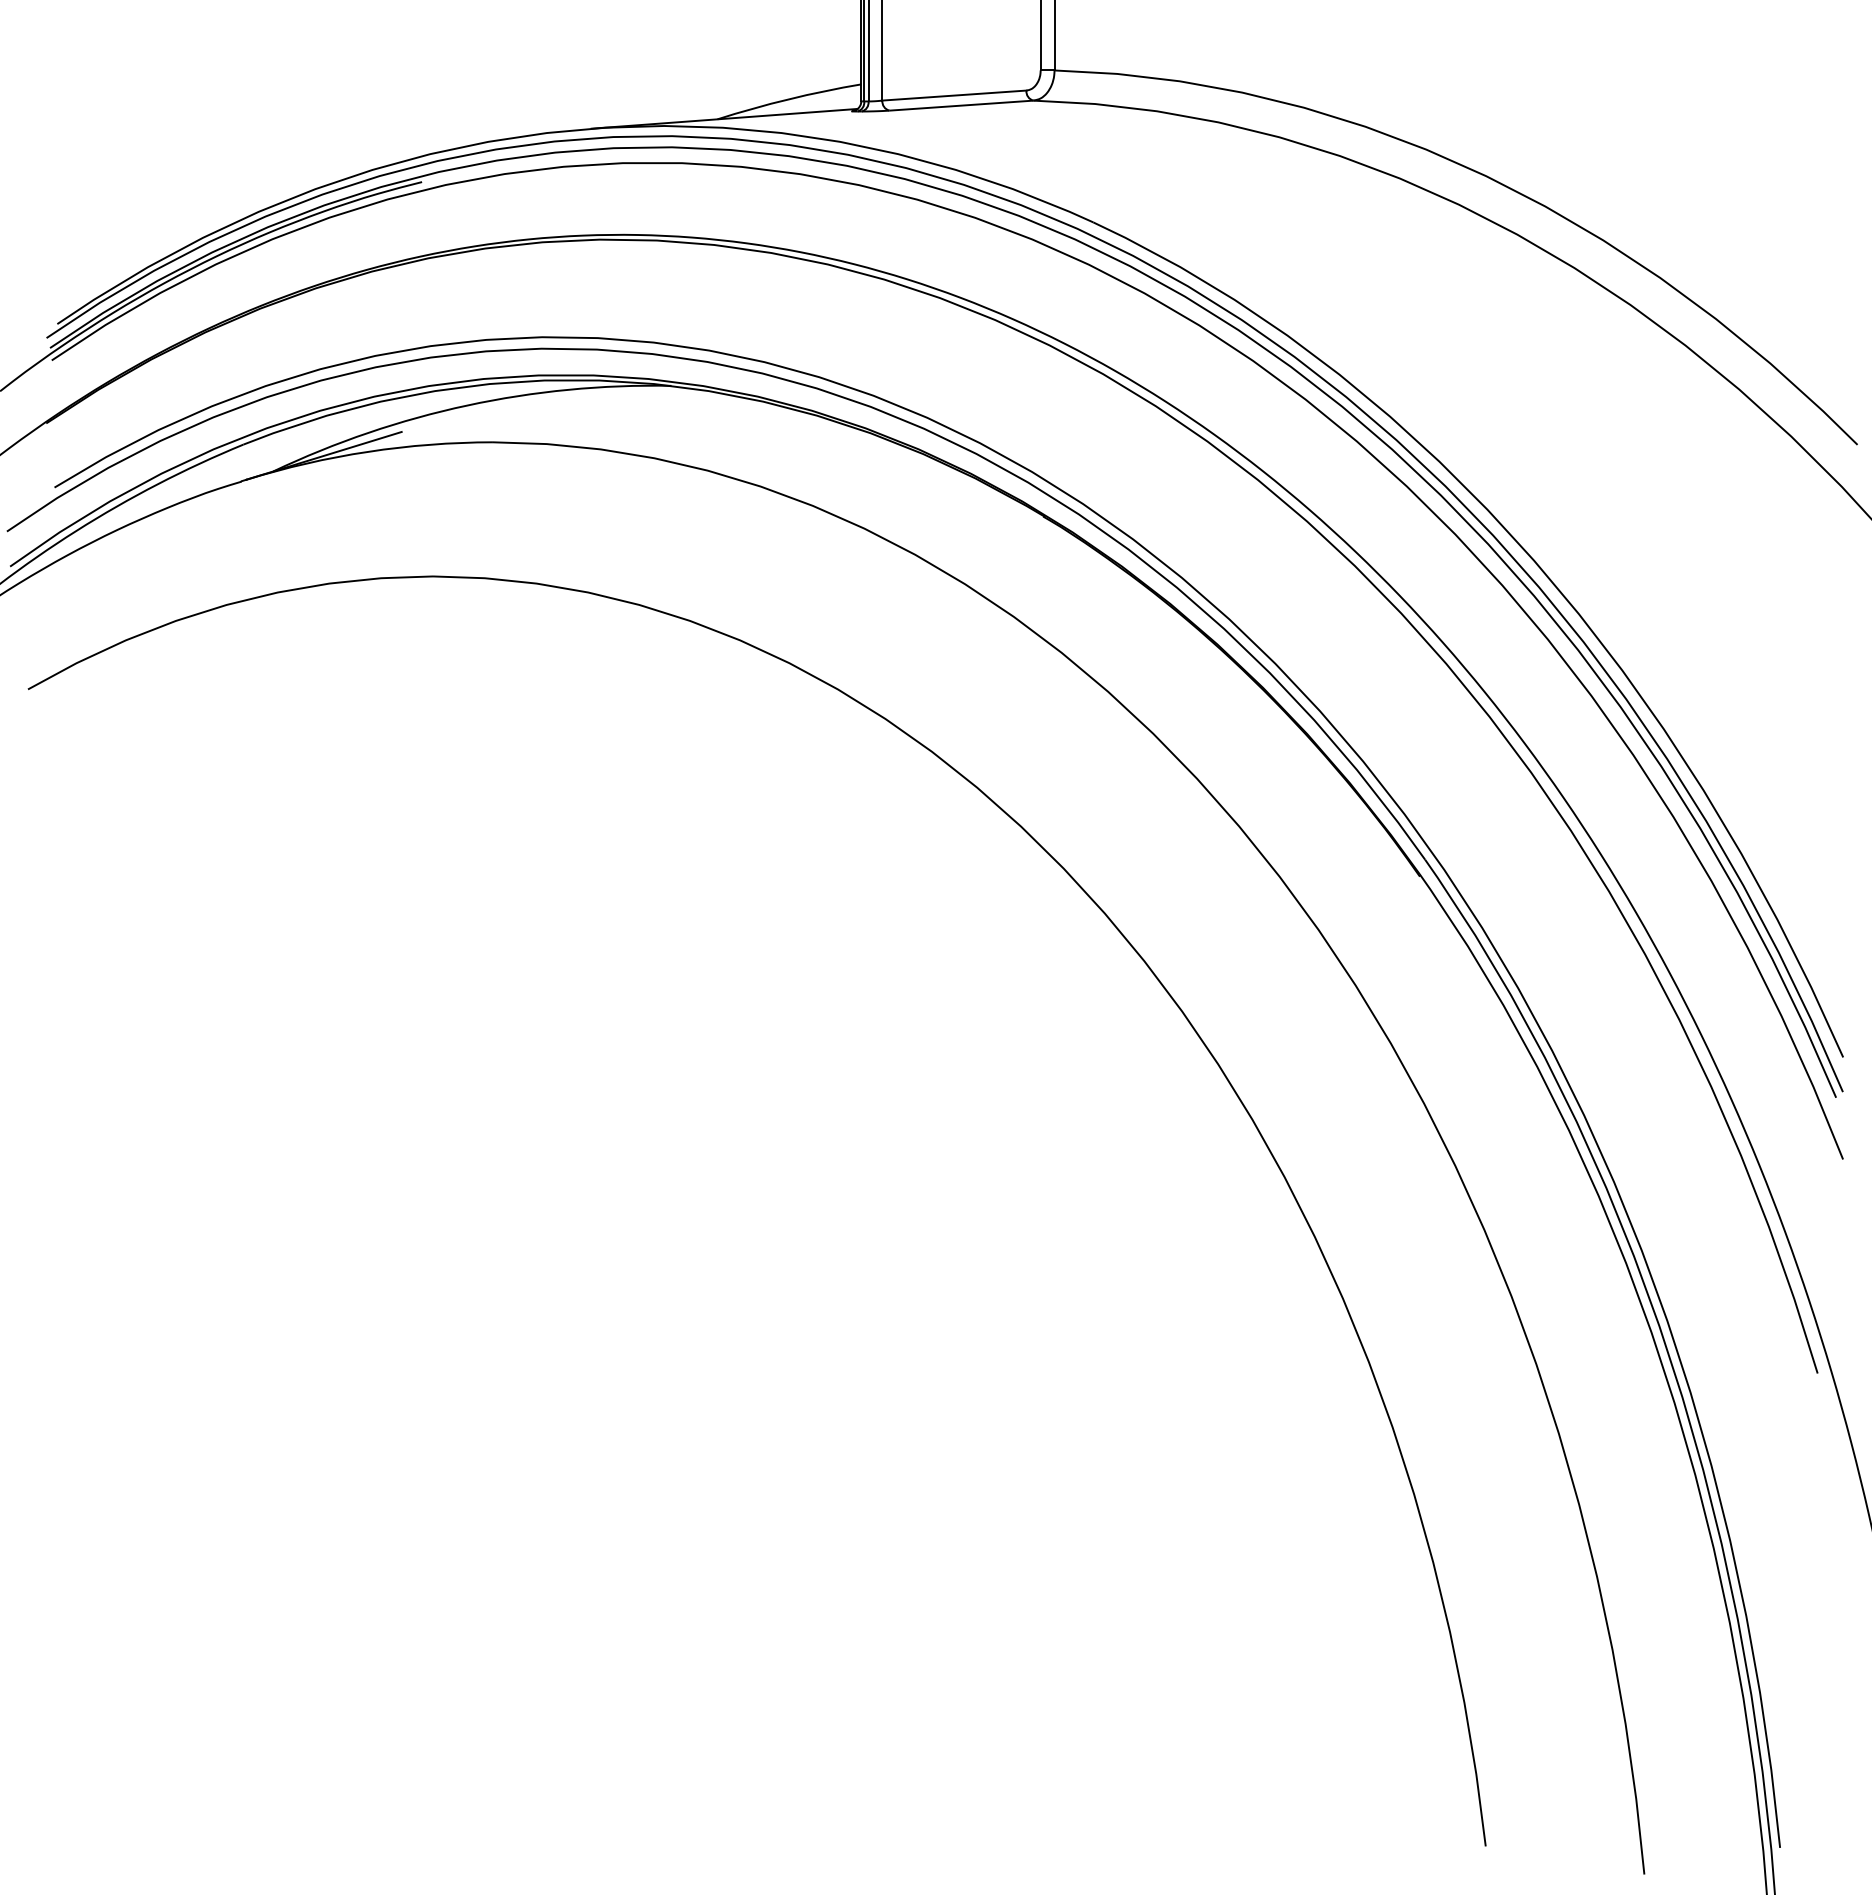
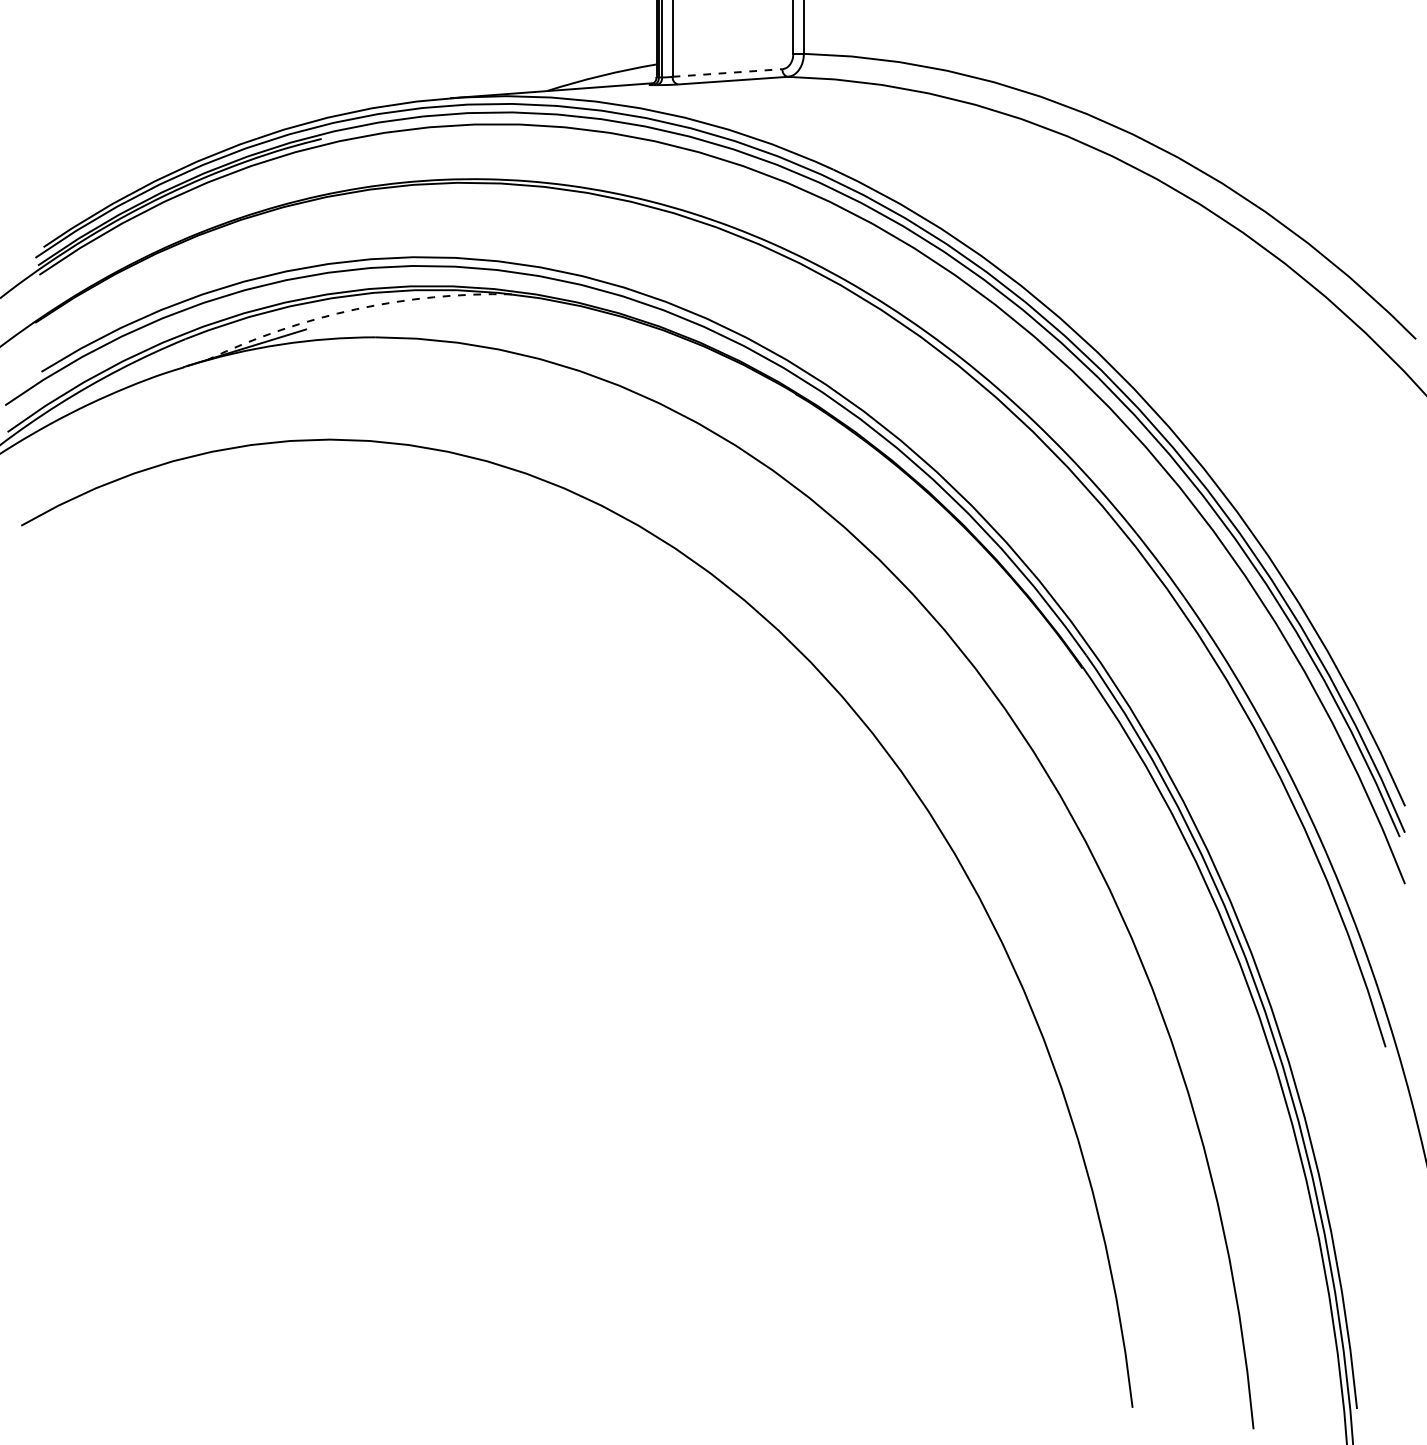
line: (954, 95) -> (727, 72), solid -> dashed
arc: (467, 405) -> (356, 309), solid -> dashed

